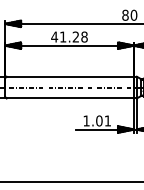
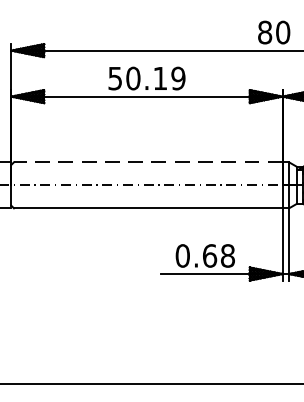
text: (69, 36) -> (146, 77), 41.28 -> 50.19
line: (70, 76) -> (148, 161), solid -> dashed
text: (97, 120) -> (205, 254), 1.01 -> 0.68

